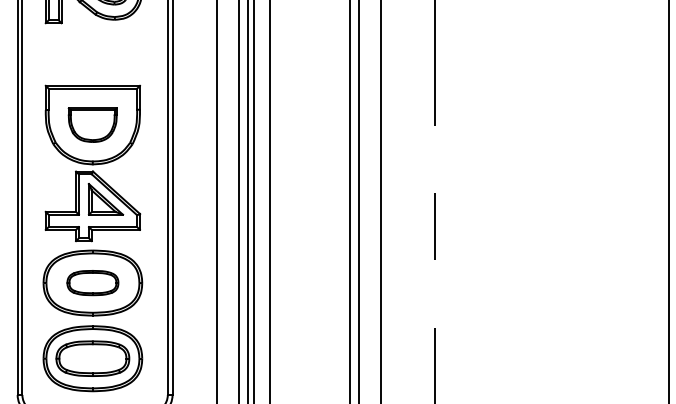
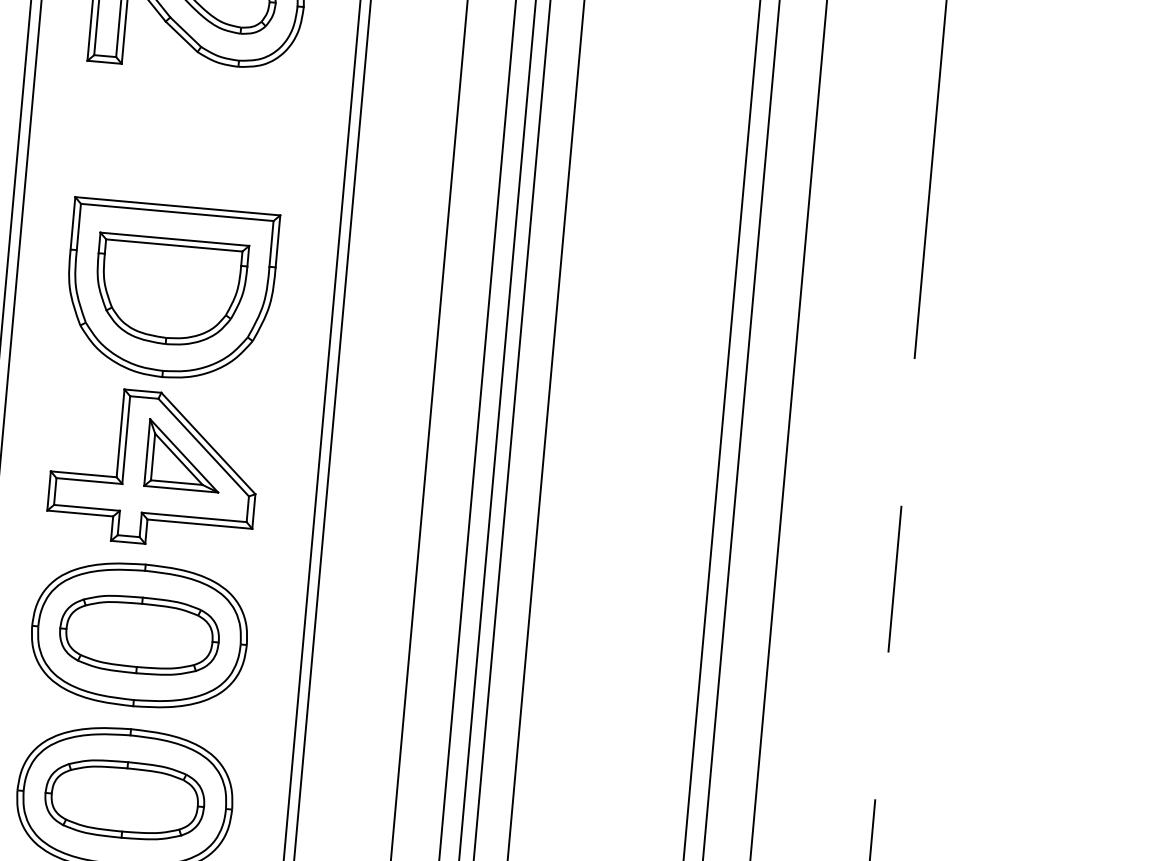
part: (92, 125) -> (169, 292), size x1.43
part: (92, 282) -> (138, 634), size x1.43

